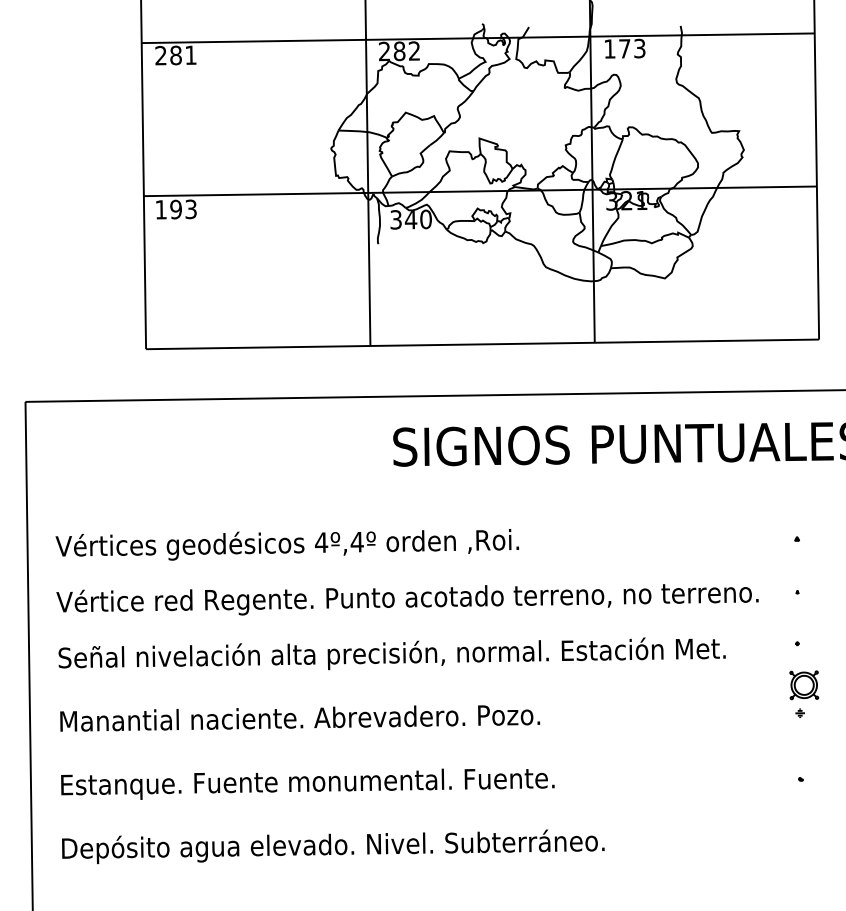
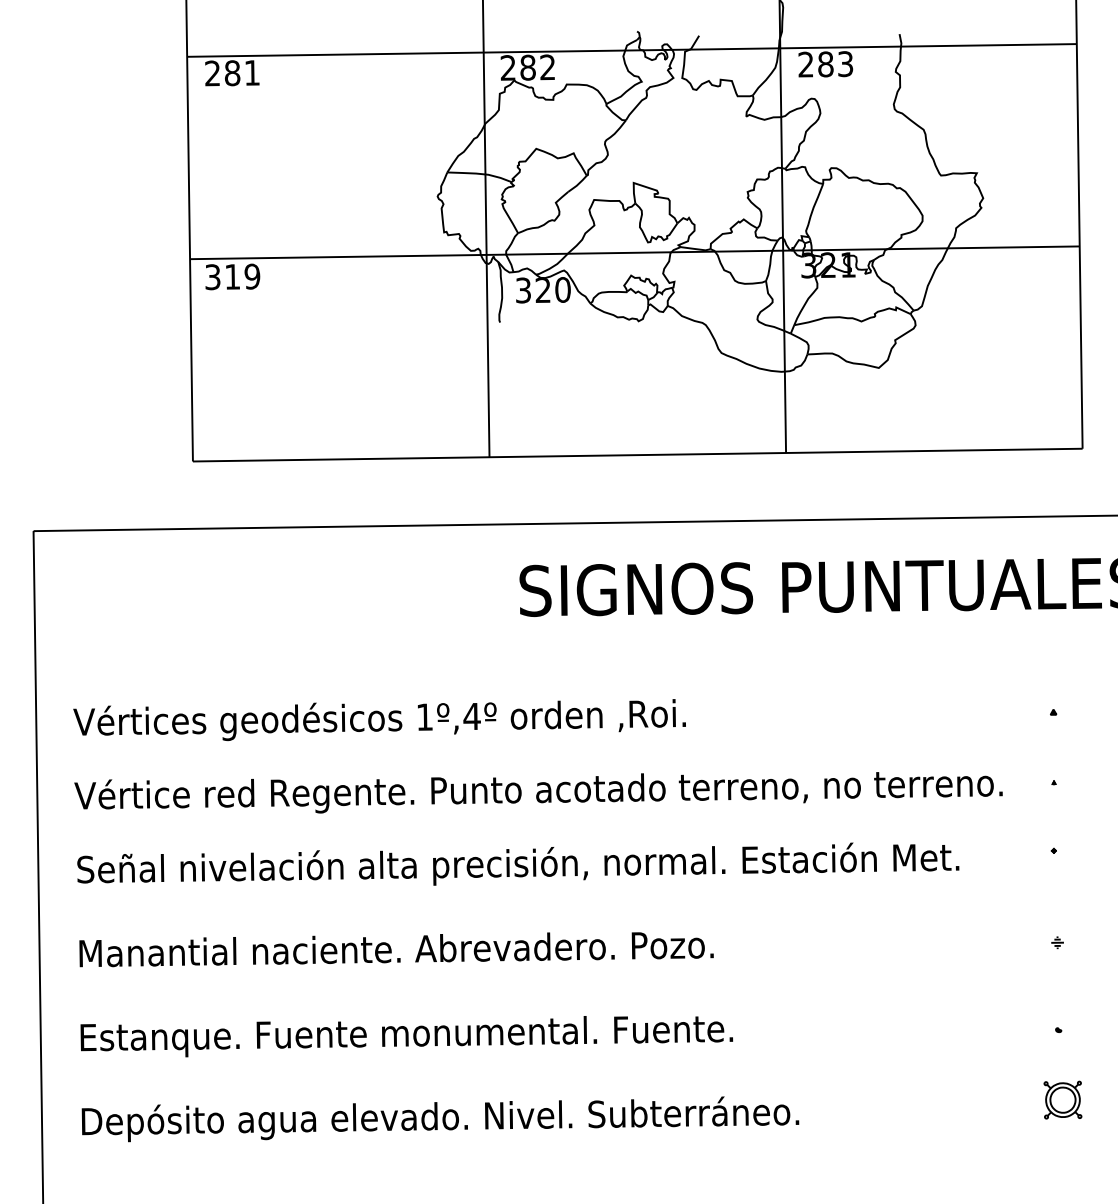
text: (617, 48) -> (816, 63), 173 -> 283
text: (175, 209) -> (231, 276), 193 -> 319
text: (410, 219) -> (542, 290), 340 -> 320
text: (321, 542) -> (424, 717), 4º,4º -> 1º,4º
part: (804, 685) -> (1063, 1100), moved

